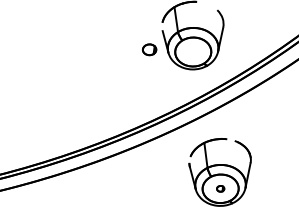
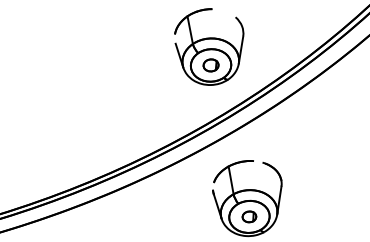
part: (149, 49) -> (210, 65), moved
part: (220, 188) -> (249, 216), size x1.67

